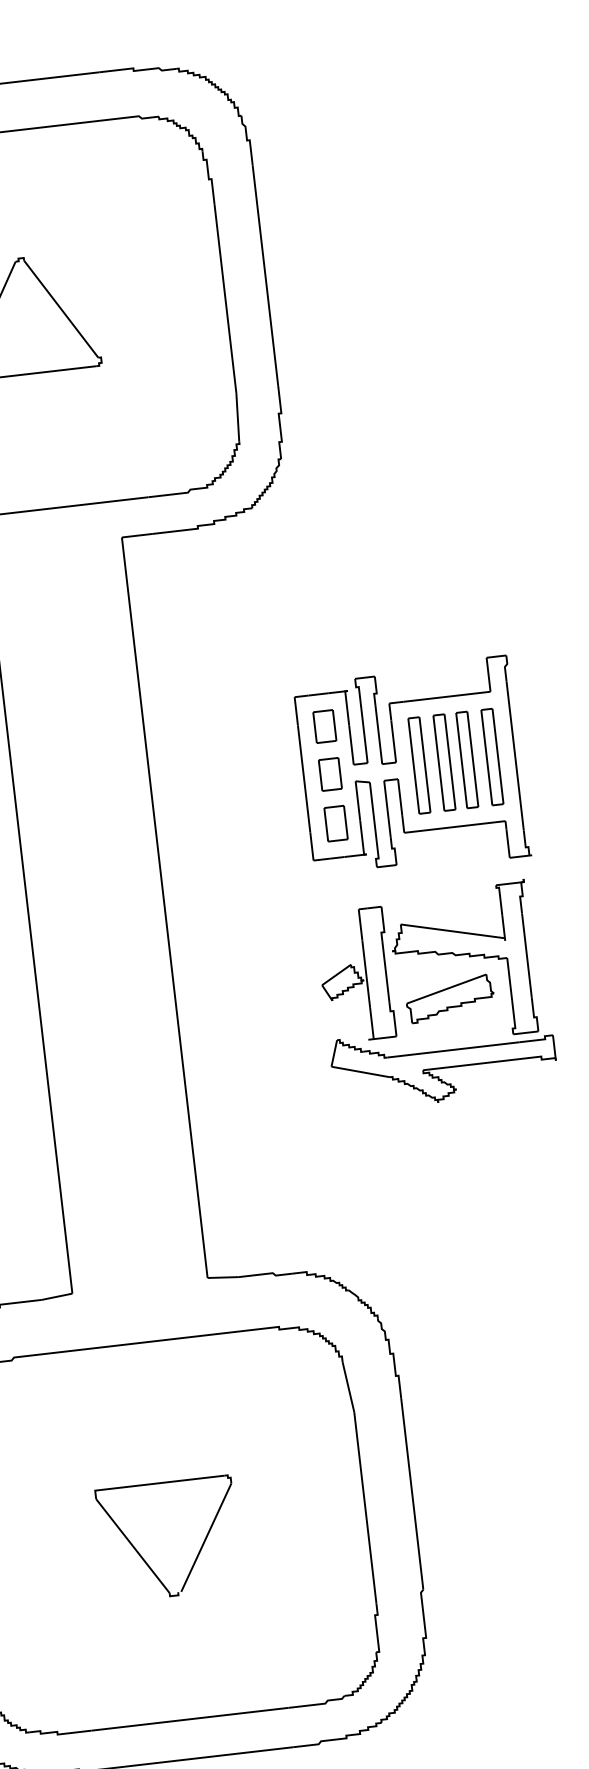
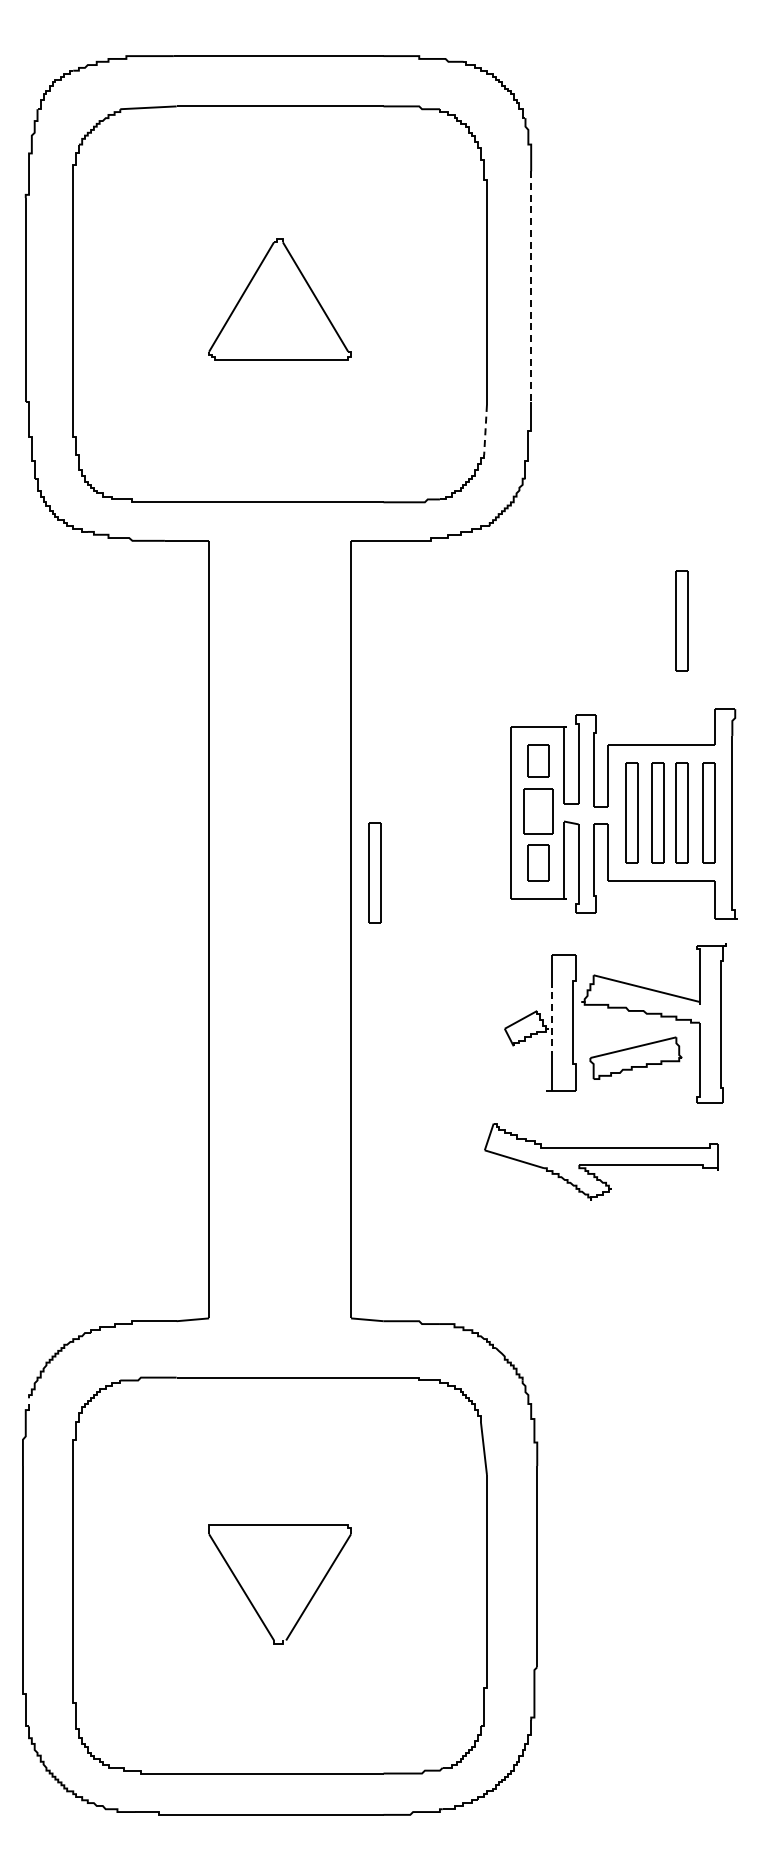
line: (265, 276) -> (531, 287), solid -> dashed
line: (237, 417) -> (485, 430), solid -> dashed
part: (445, 576) -> (681, 620), added
part: (330, 774) -> (538, 811), size x1.4
part: (180, 850) -> (374, 872), added
line: (365, 974) -> (551, 1022), solid -> dashed
part: (443, 1064) -> (601, 1161), moved

